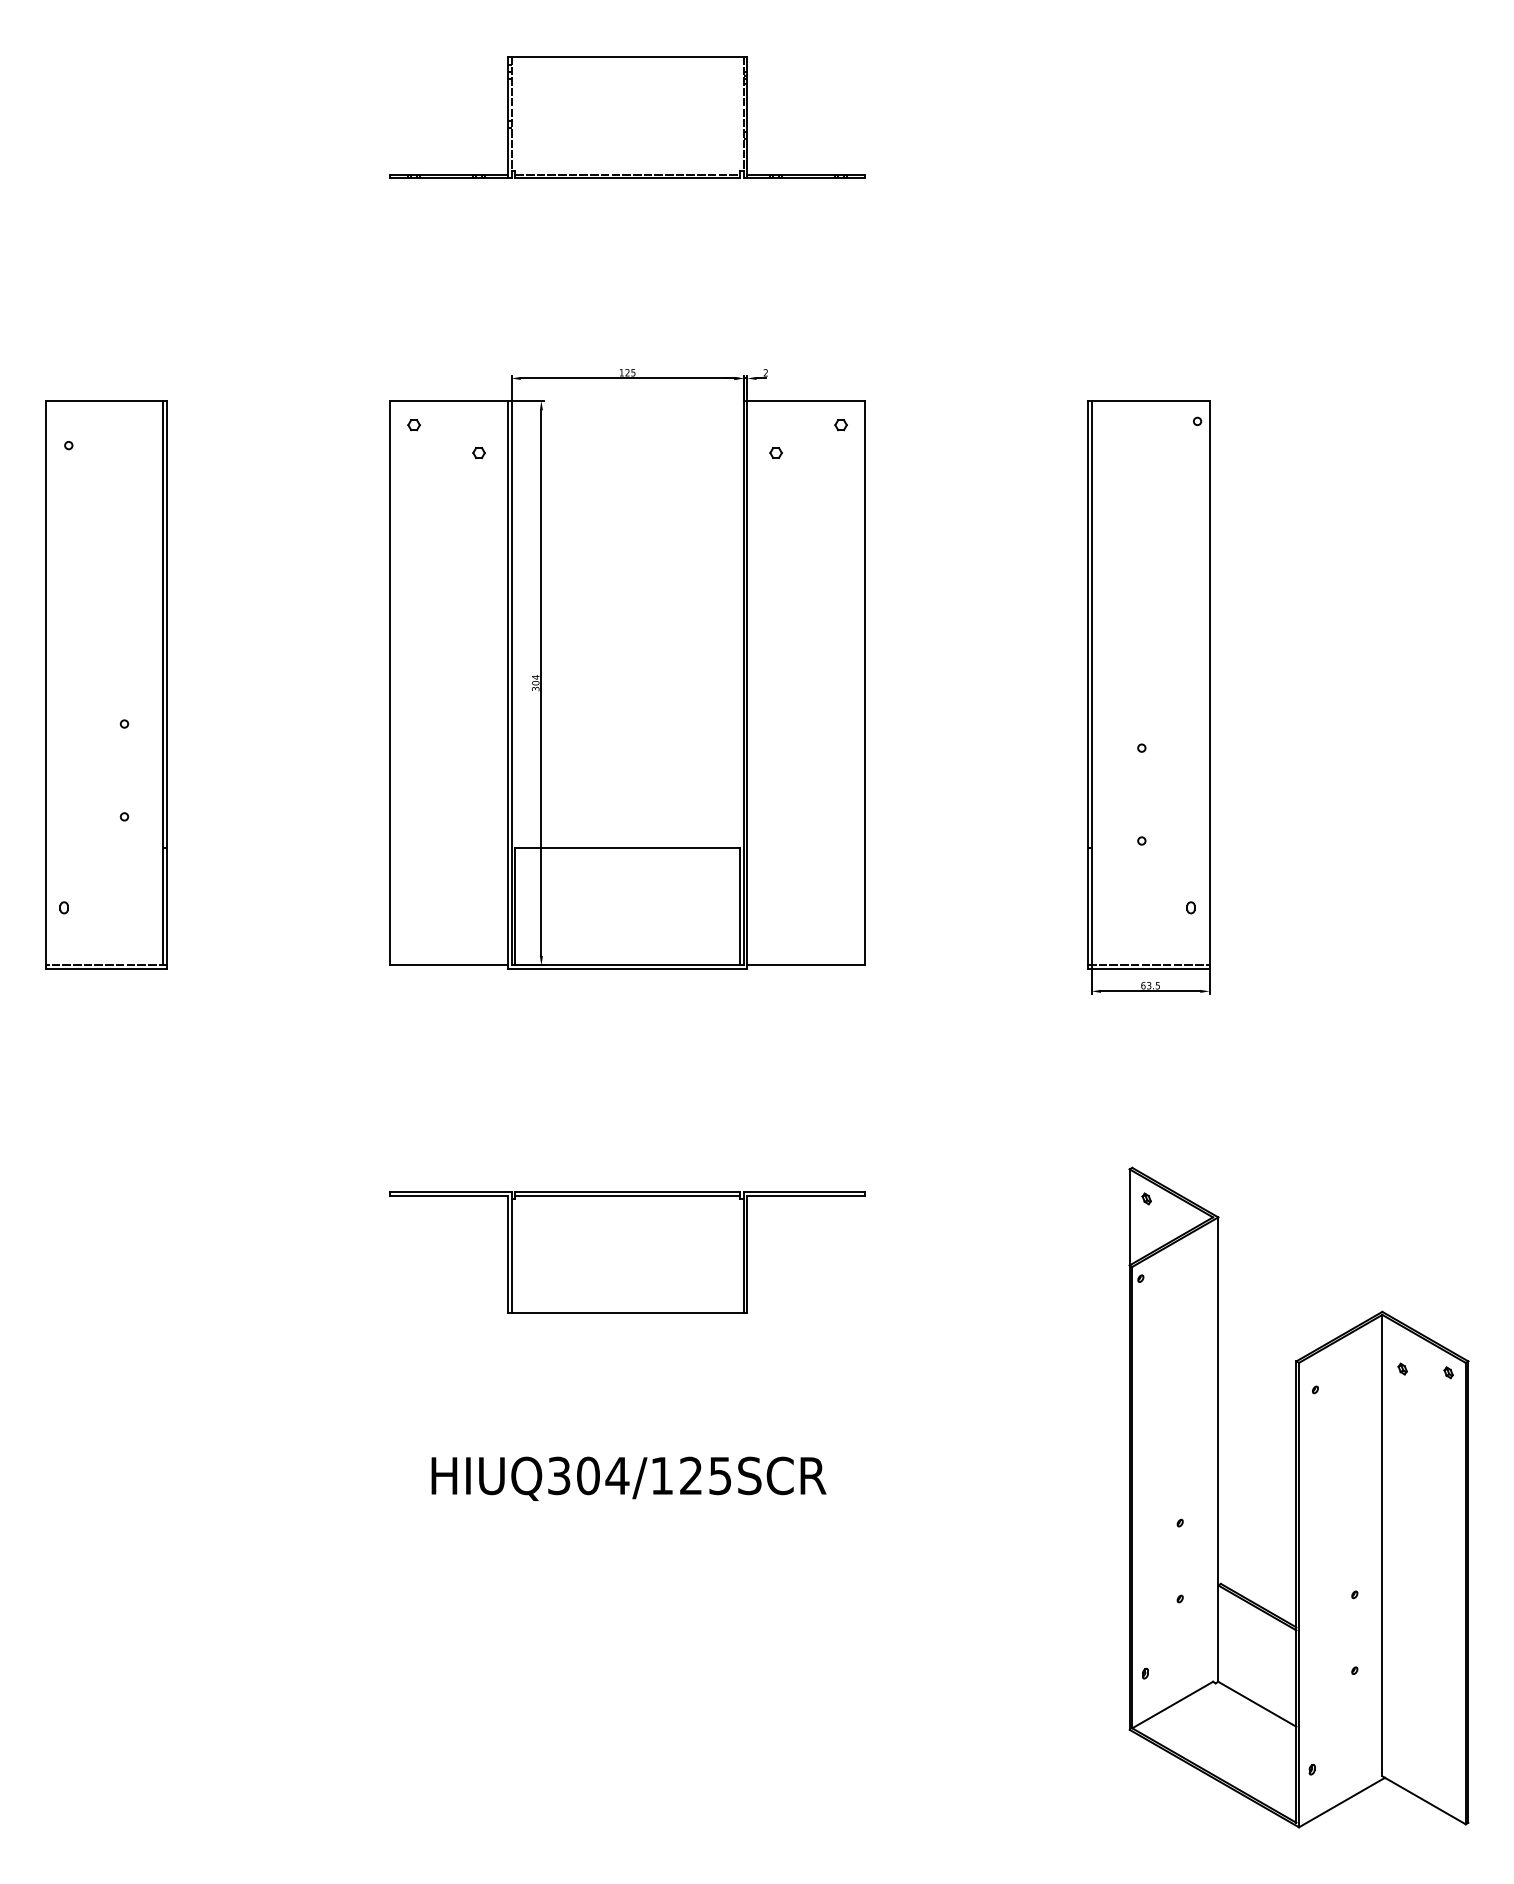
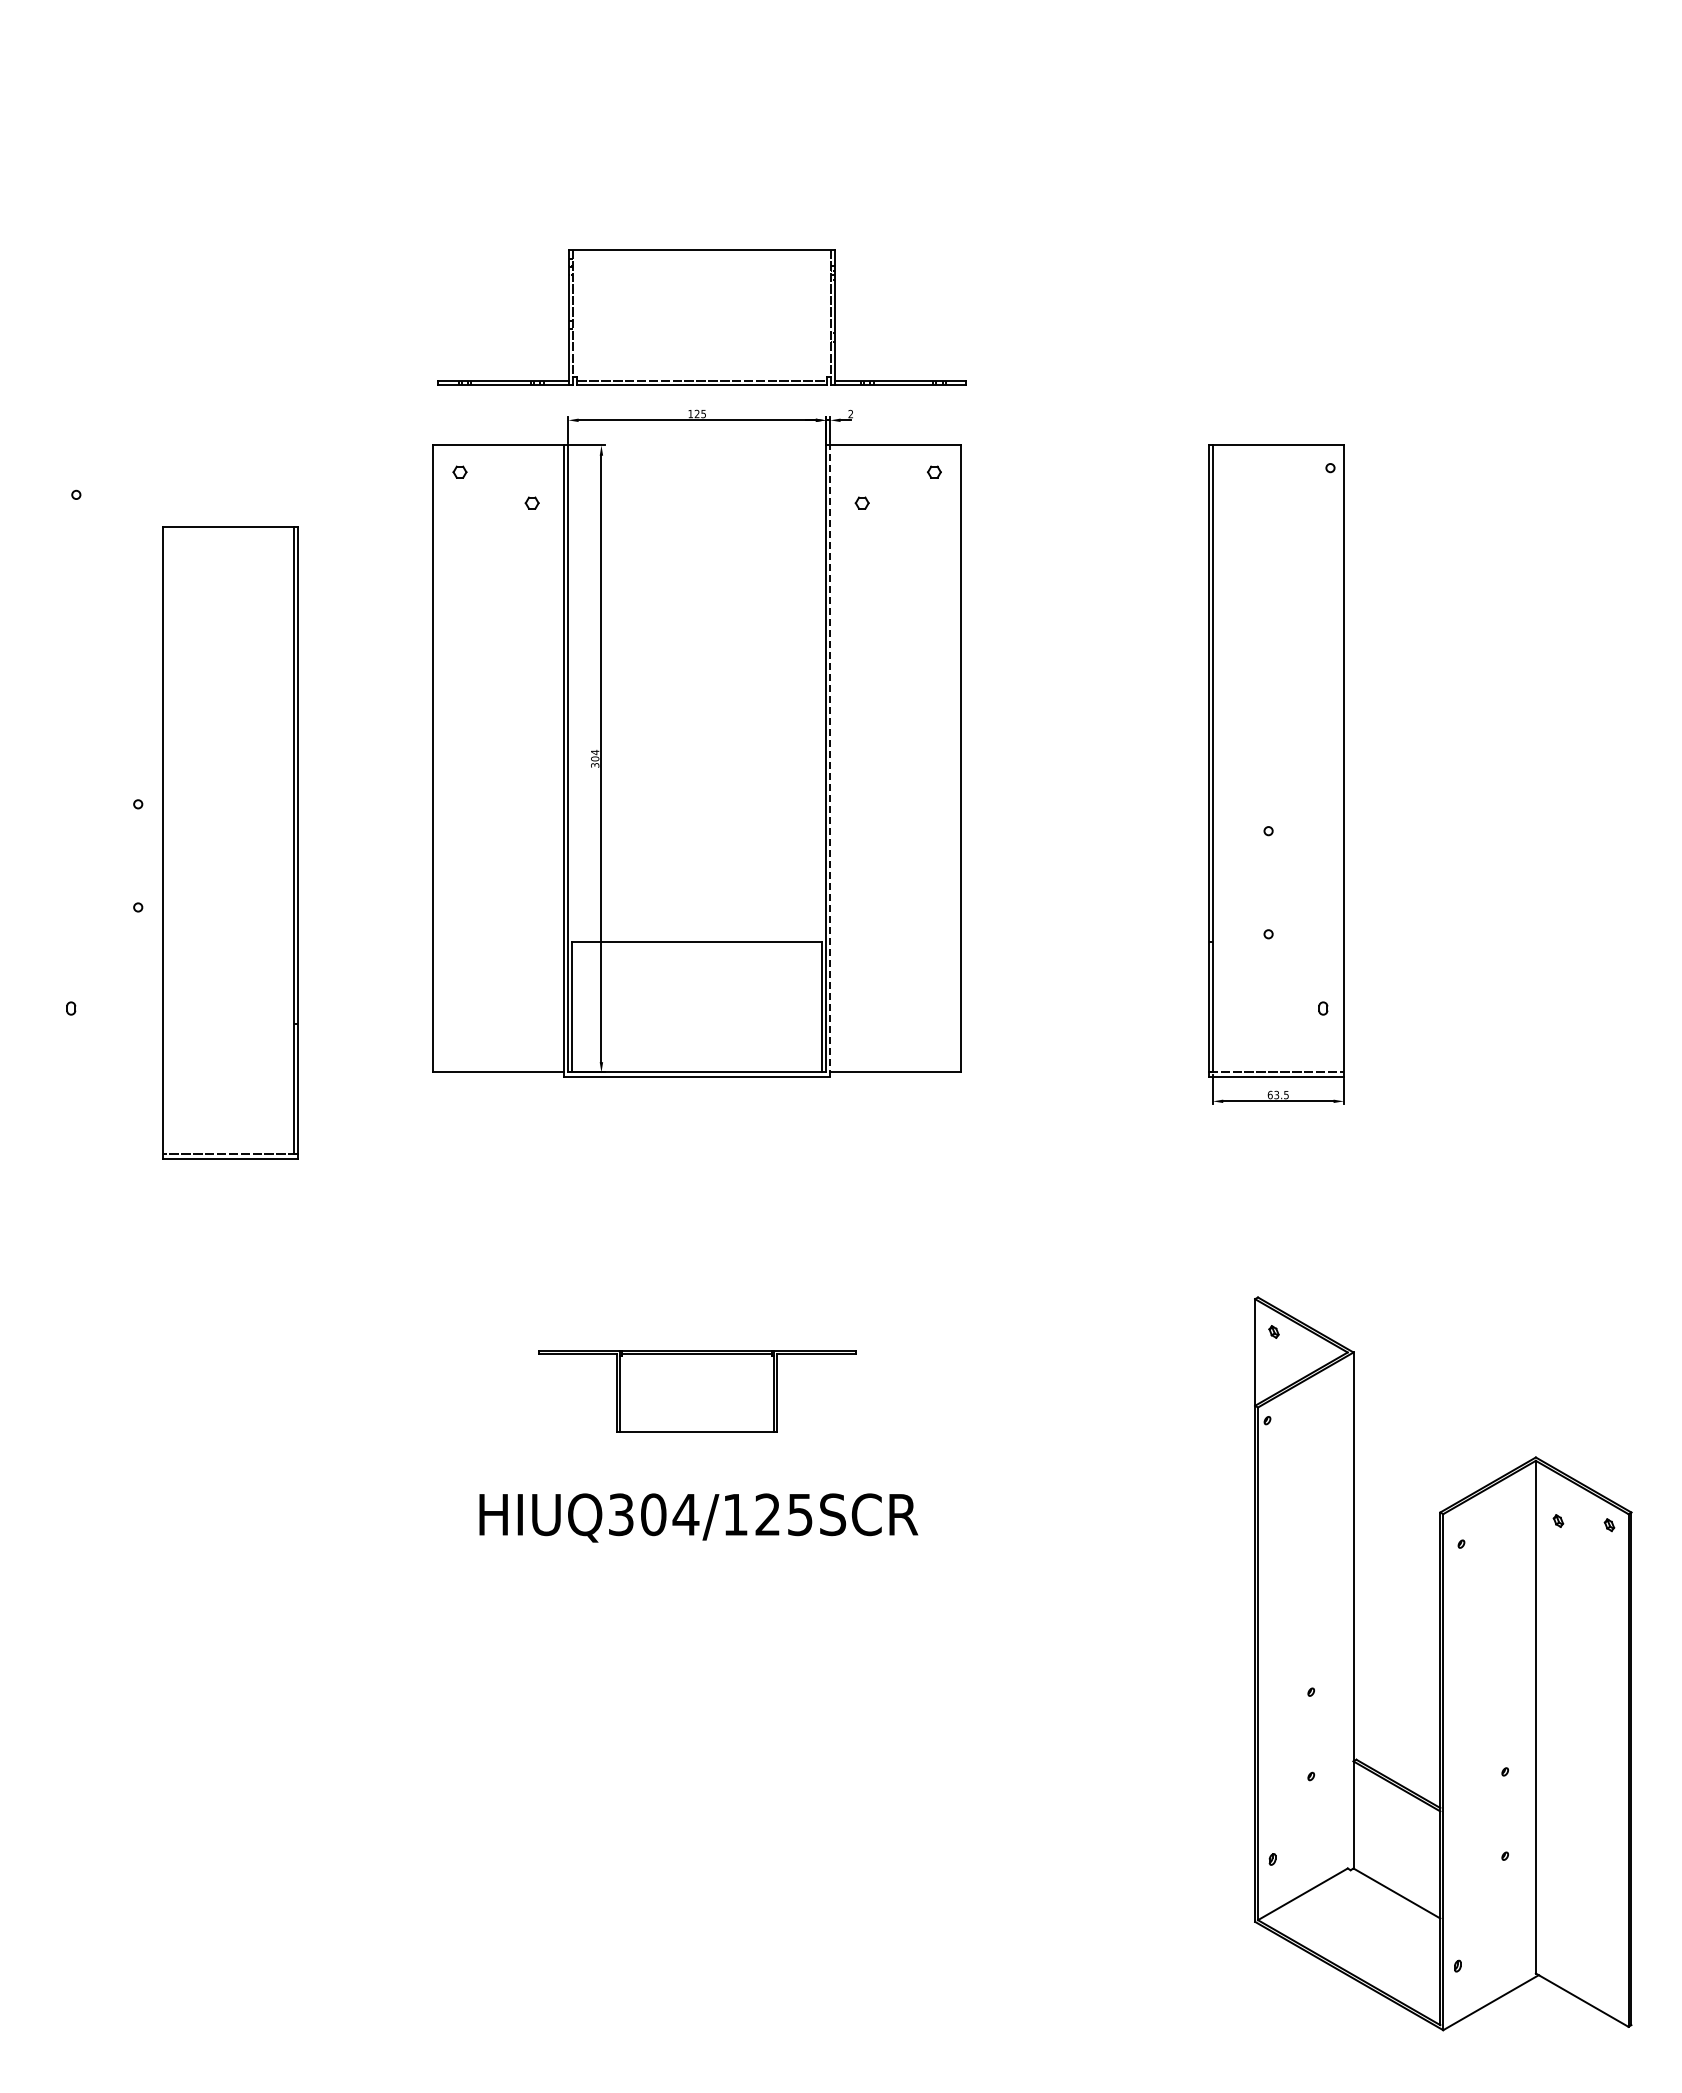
part: (626, 117) -> (701, 317), moved
part: (106, 684) -> (230, 842), moved
line: (747, 685) -> (830, 761), solid -> dashed
part: (626, 1252) -> (696, 1391), size x0.6
text: (628, 1478) -> (698, 1517), moved

